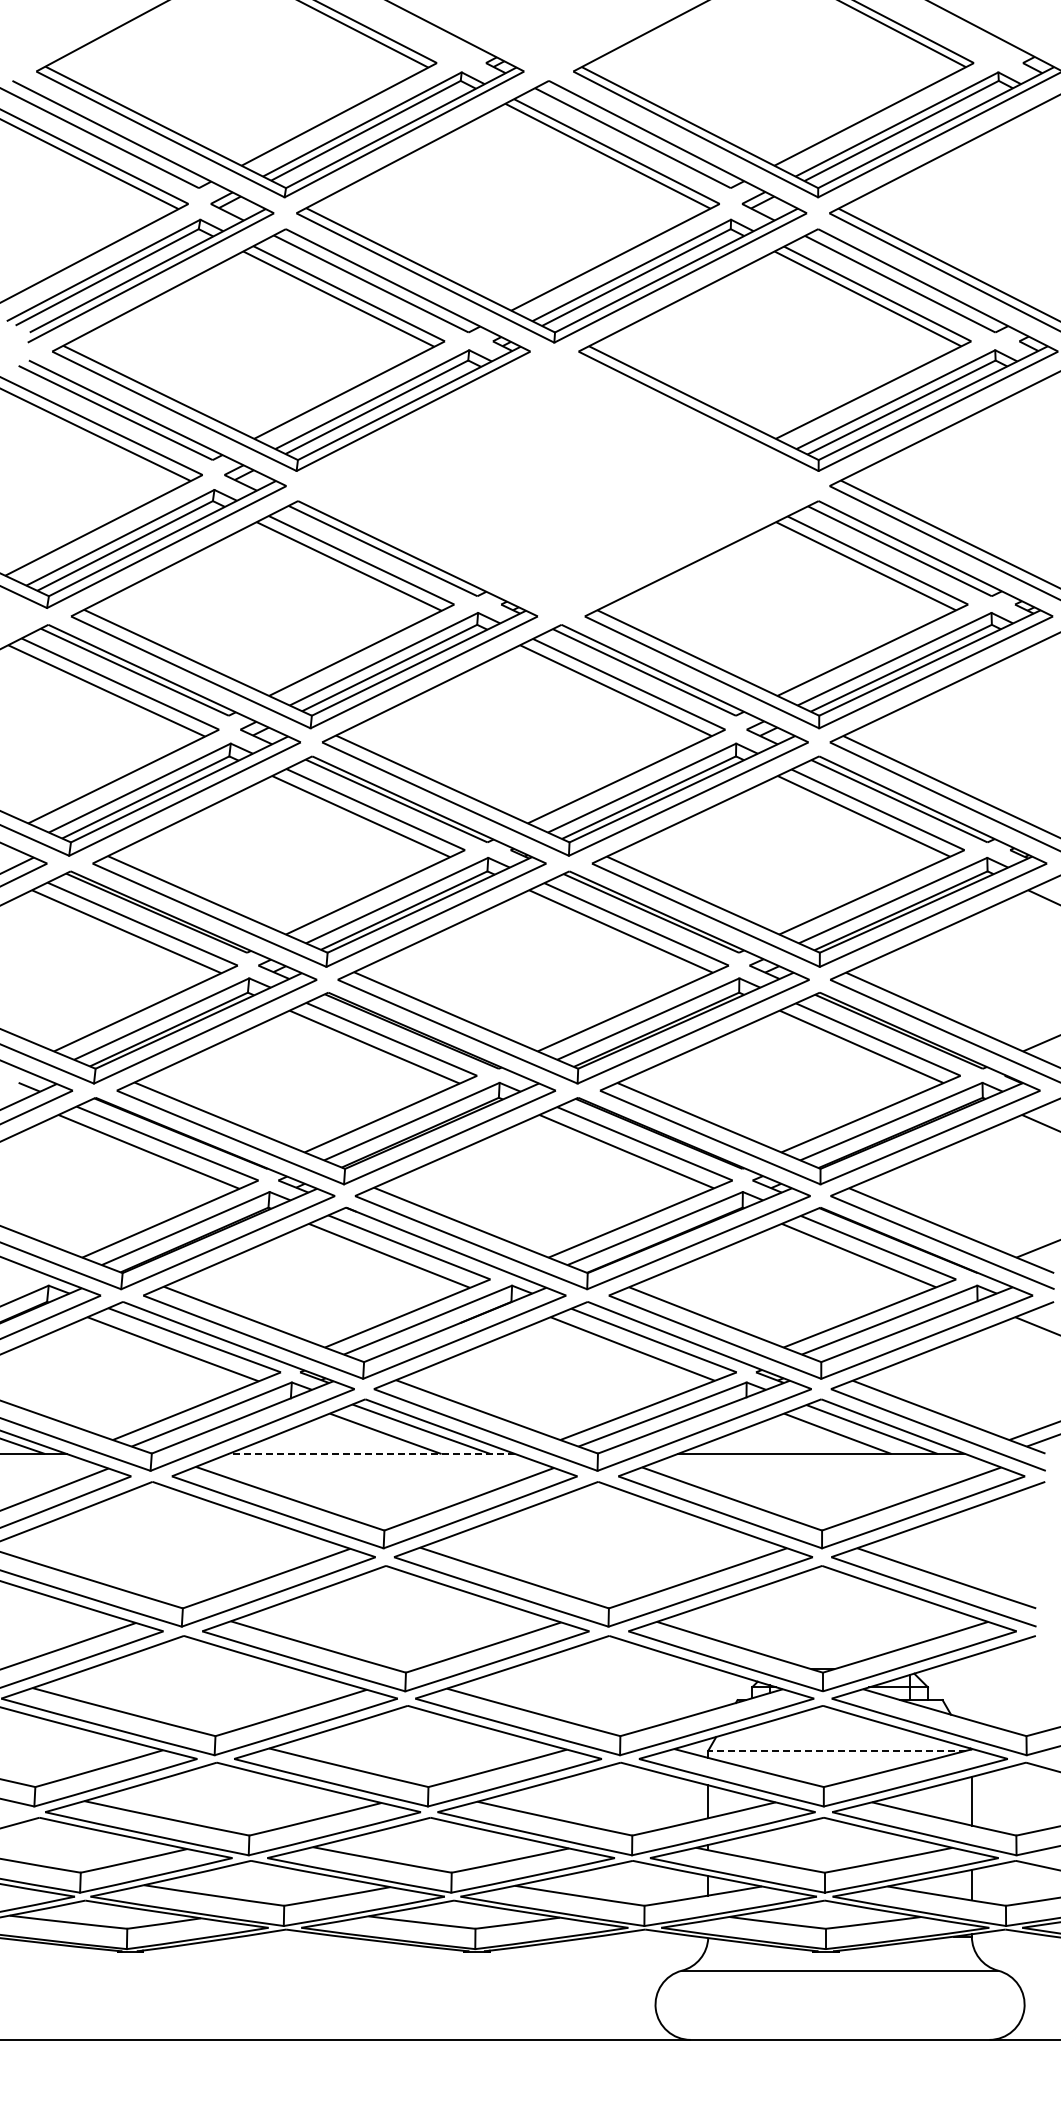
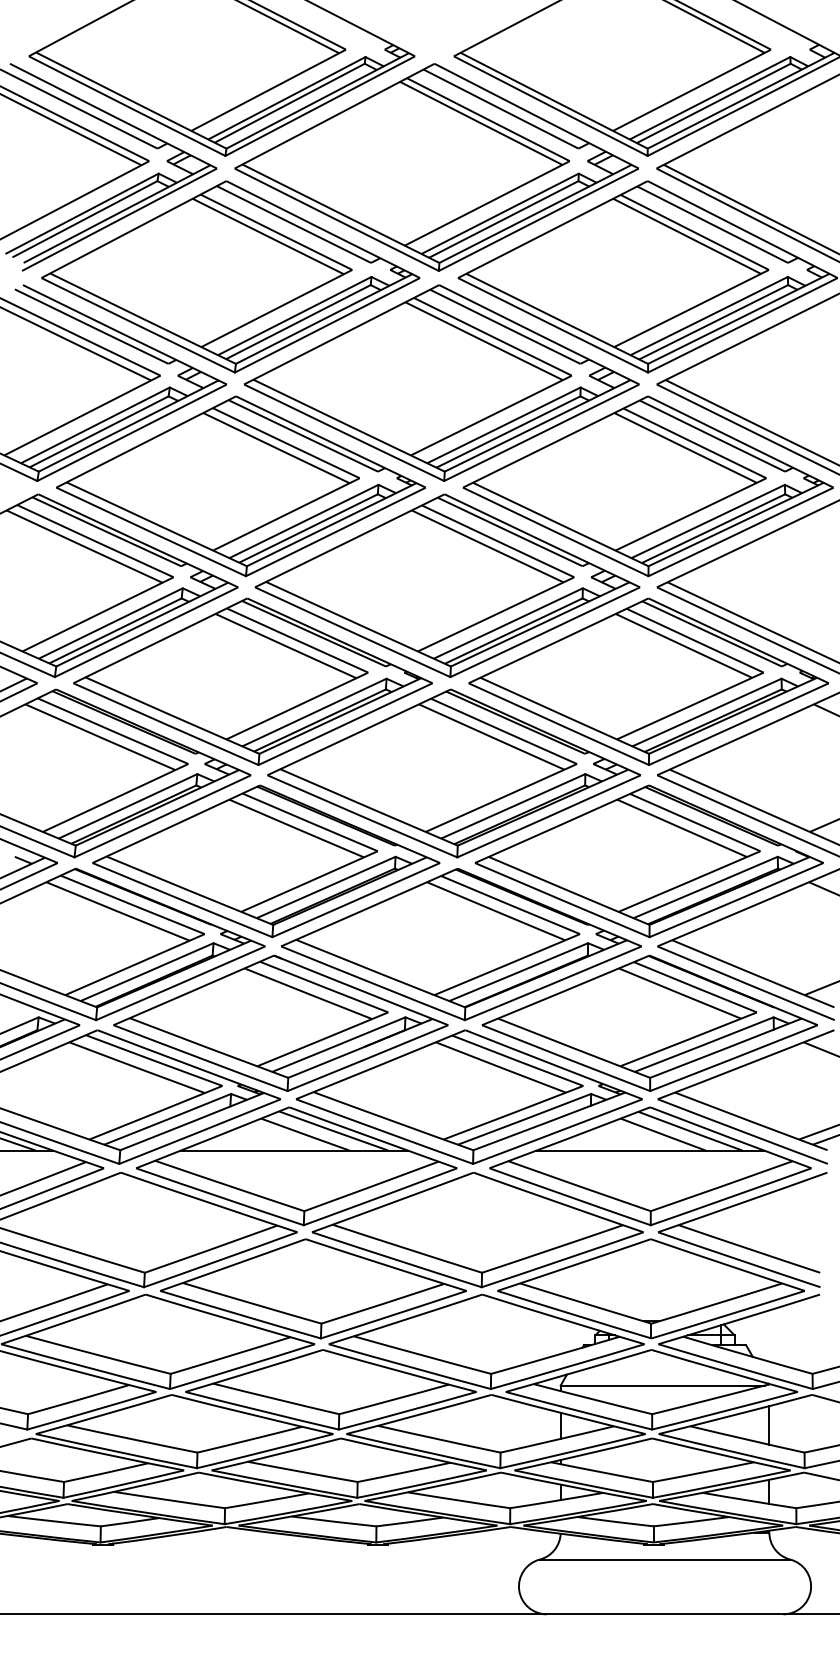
part: (557, 483) -> (441, 382), added
line: (371, 1454) -> (294, 1150), dashed -> solid
line: (837, 1750) -> (662, 1385), dashed -> solid

